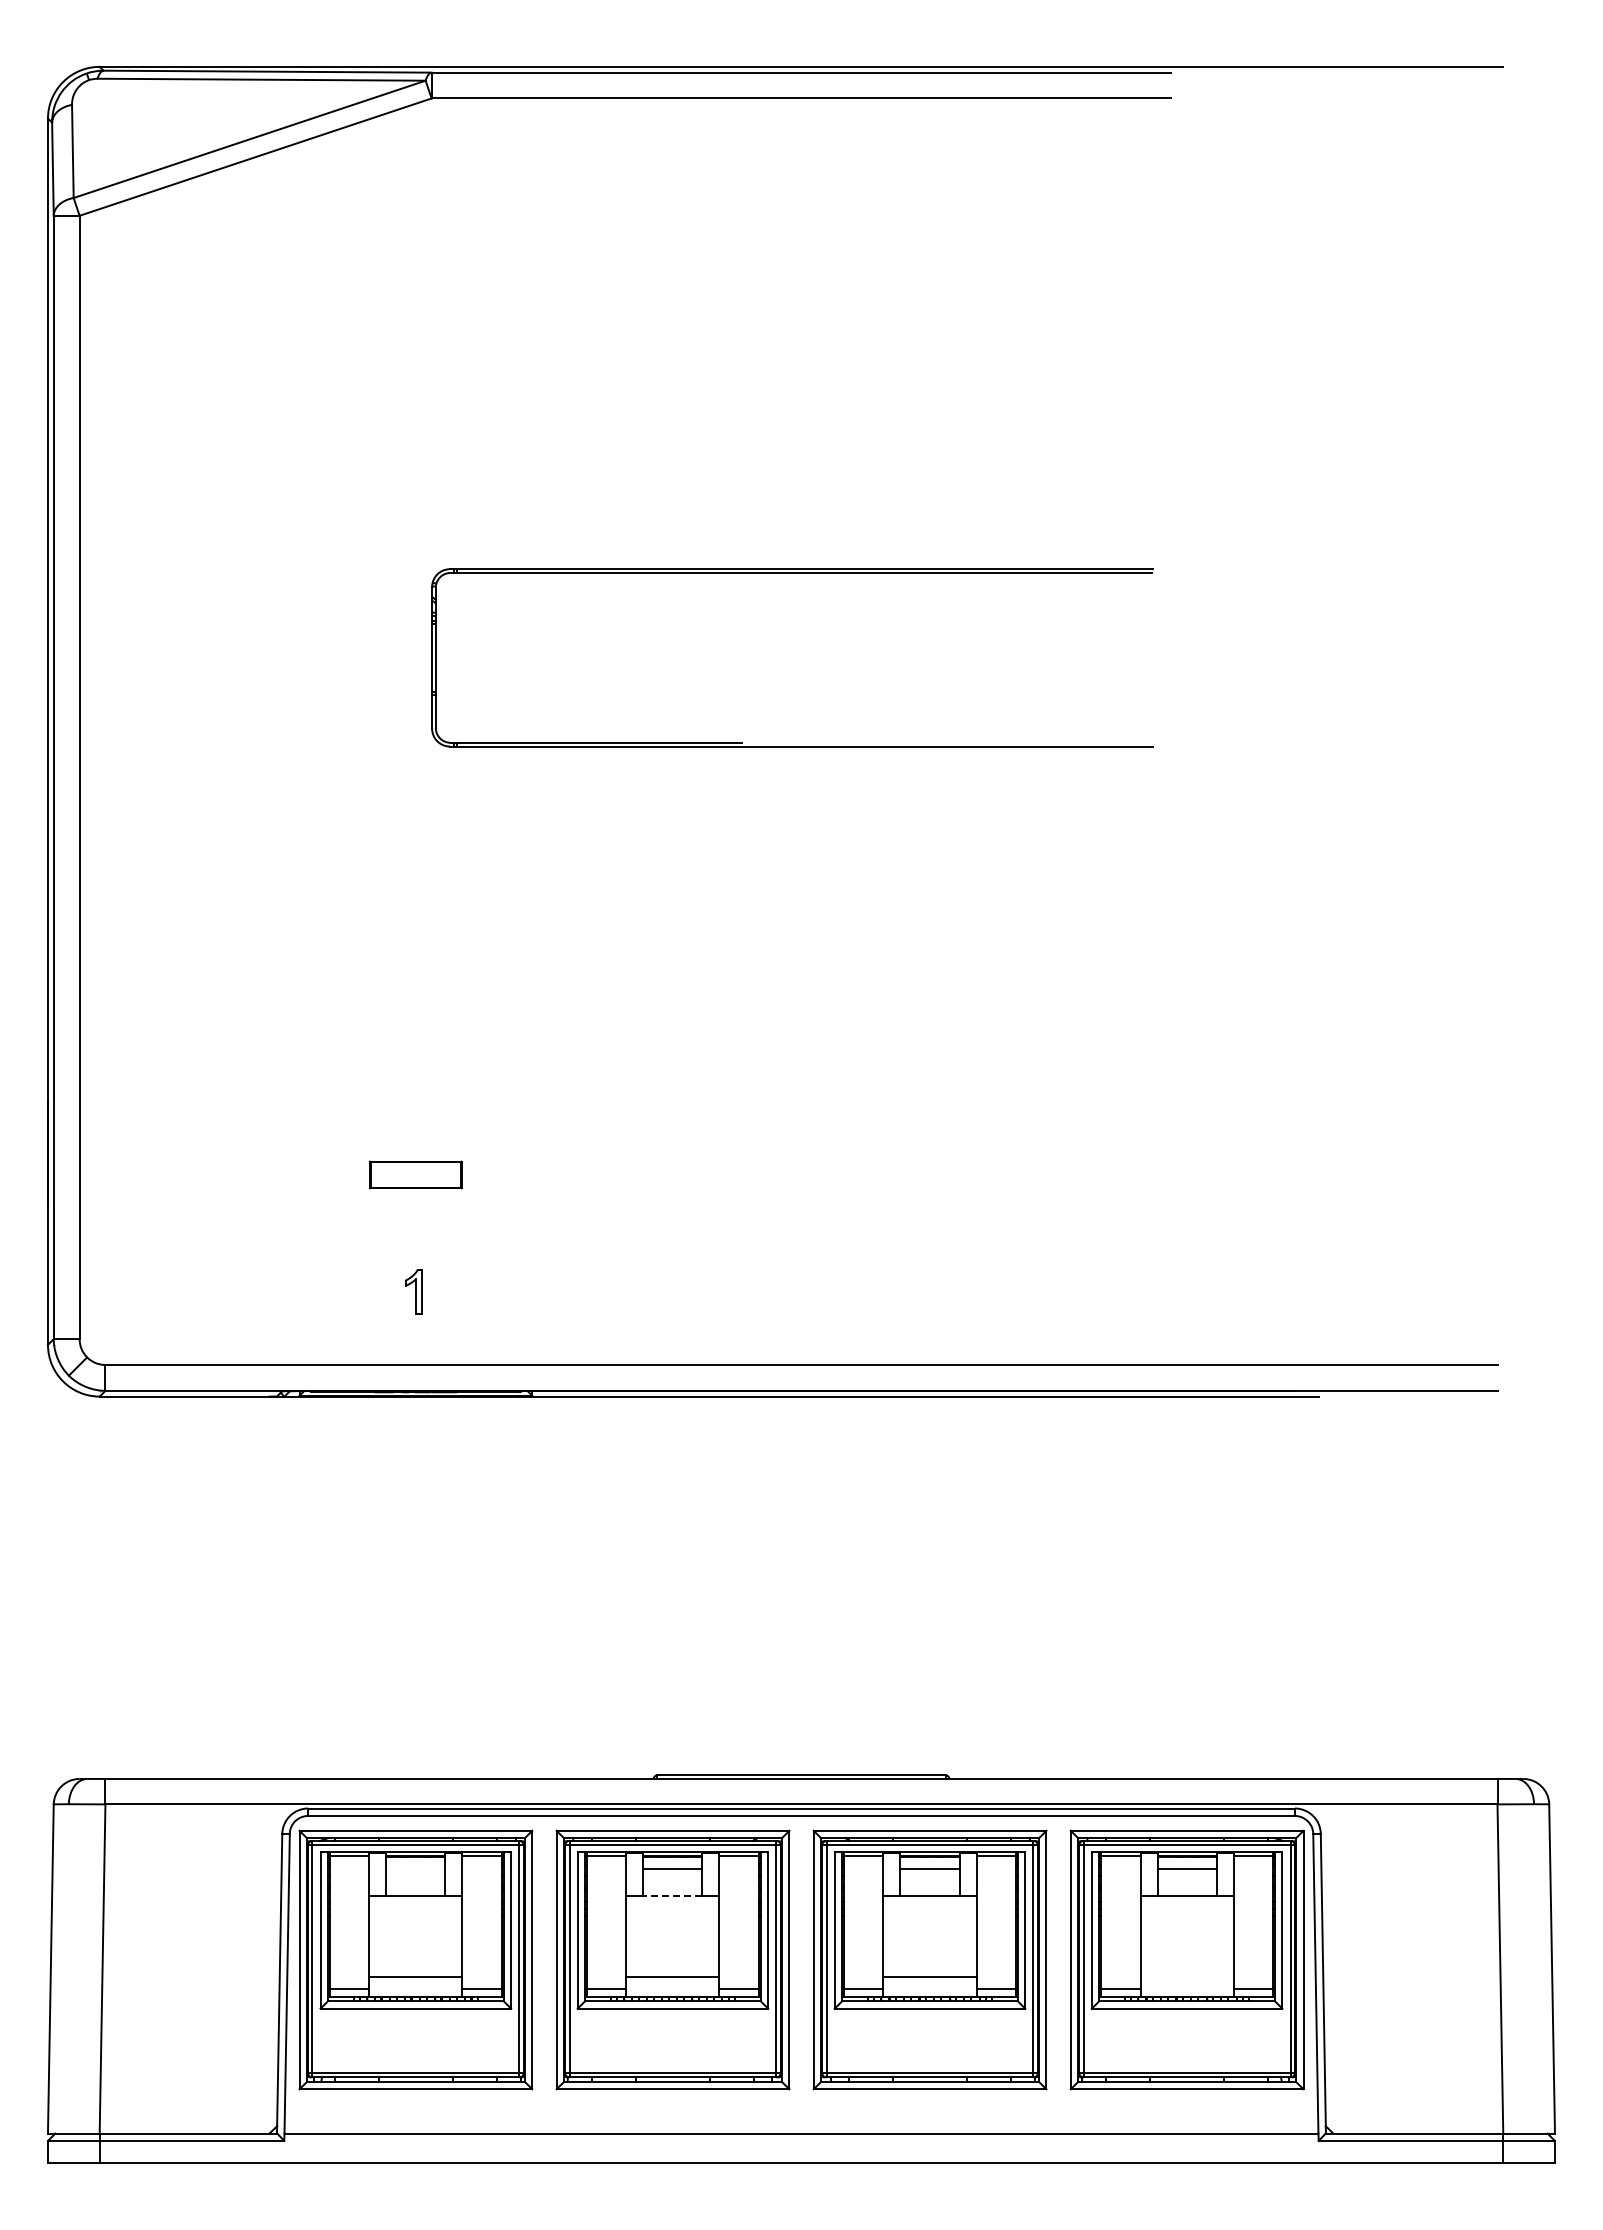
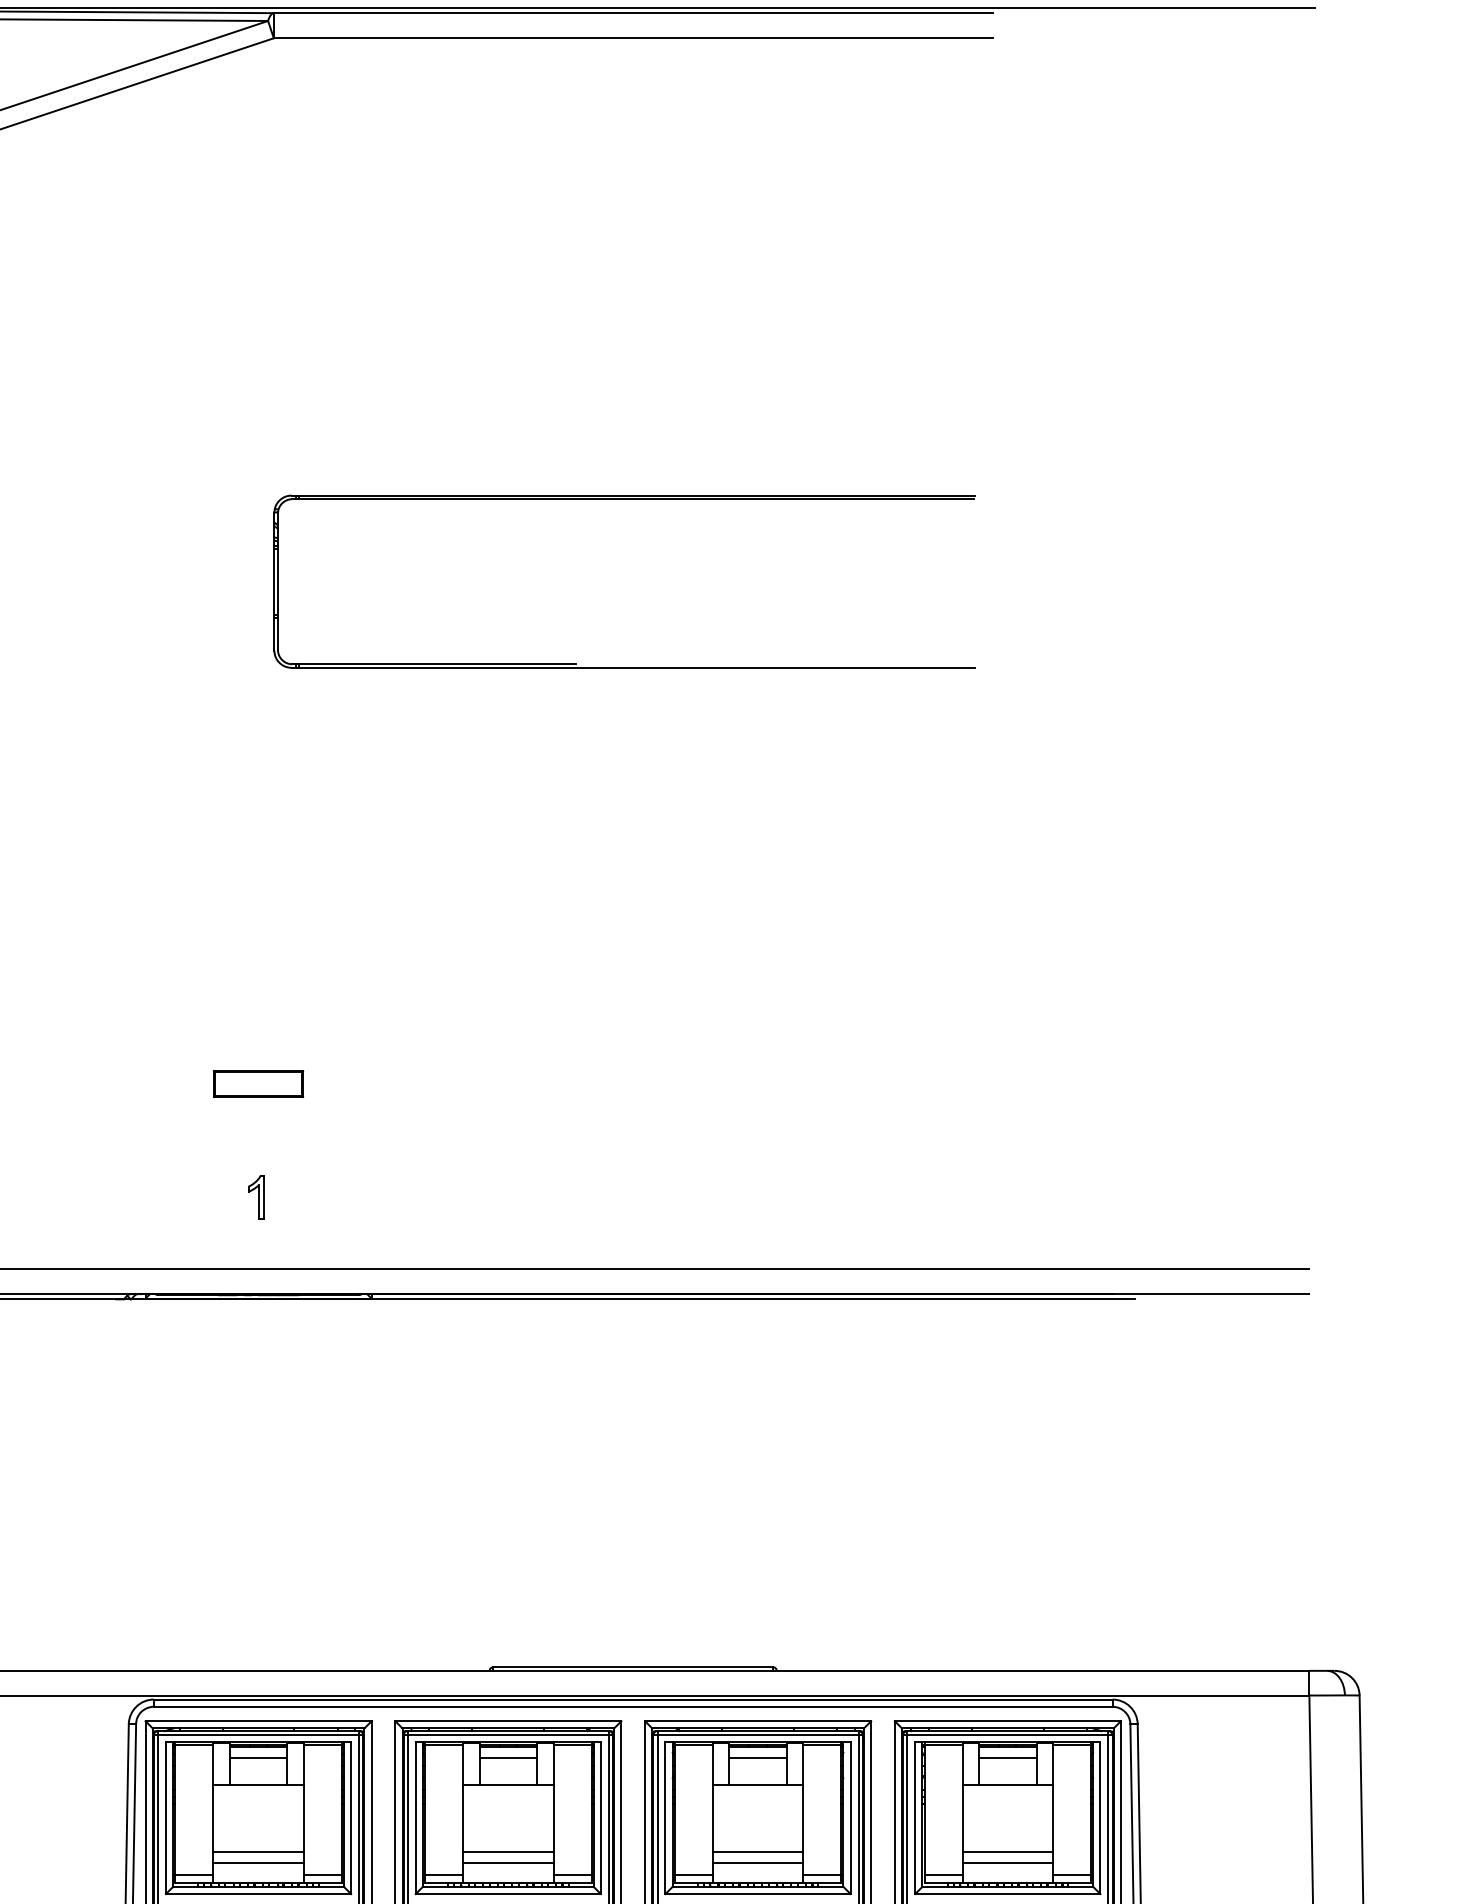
line: (415, 1869) -> (258, 1758), added
line: (672, 1896) -> (507, 1785), dashed -> solid
line: (415, 1965) -> (258, 1852), added
line: (672, 1965) -> (507, 1852), added
line: (929, 1965) -> (757, 1852), added
line: (1186, 1965) -> (1007, 1852), added
line: (1186, 1976) -> (1007, 1862), added

